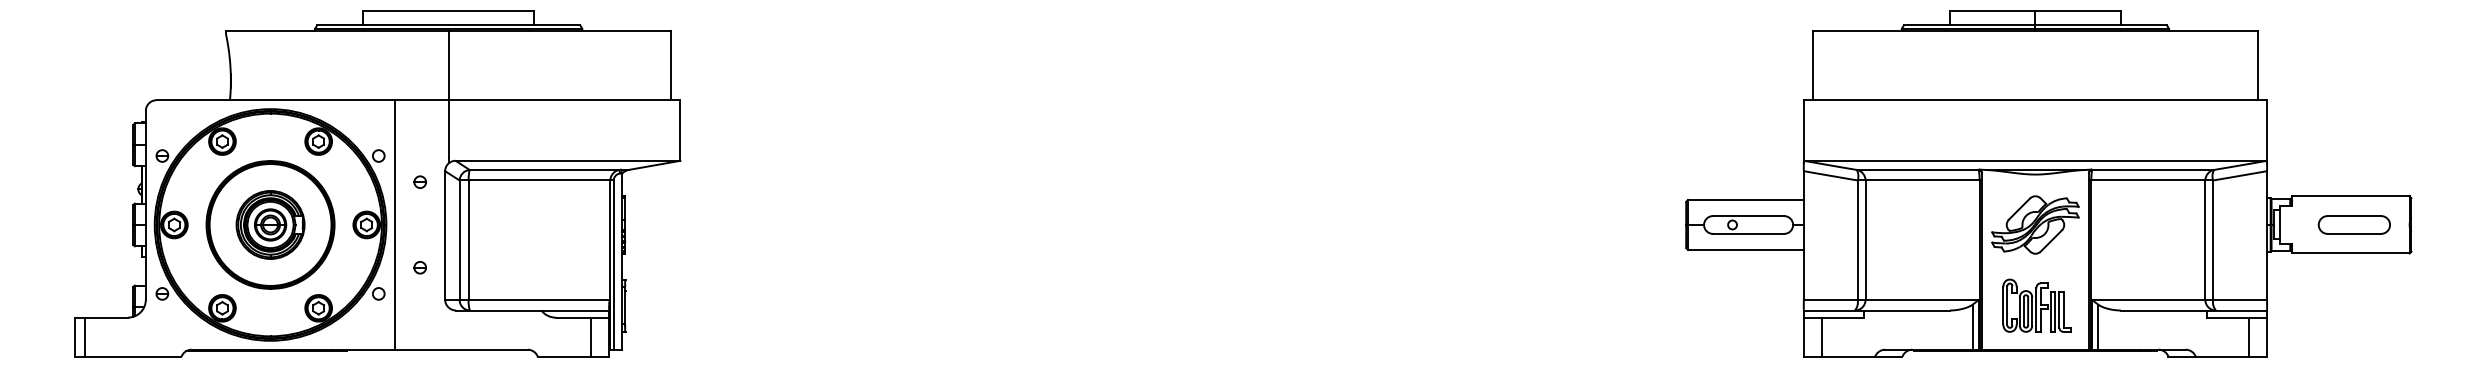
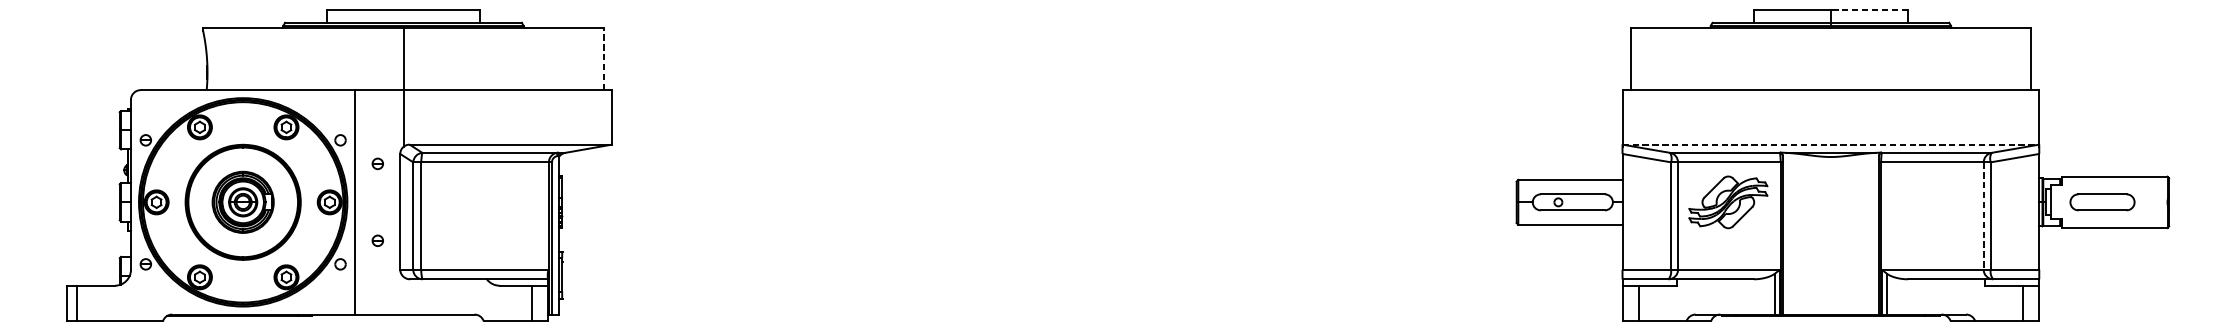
line: (2078, 11) -> (1869, 10), solid -> dashed
line: (671, 65) -> (603, 58), solid -> dashed
line: (2035, 160) -> (1830, 144), solid -> dashed
part: (2035, 224) -> (1728, 201), moved
part: (2353, 224) -> (2101, 201), moved
line: (2205, 240) -> (1983, 216), solid -> dashed
part: (2036, 305) -> (1831, 274), removed

